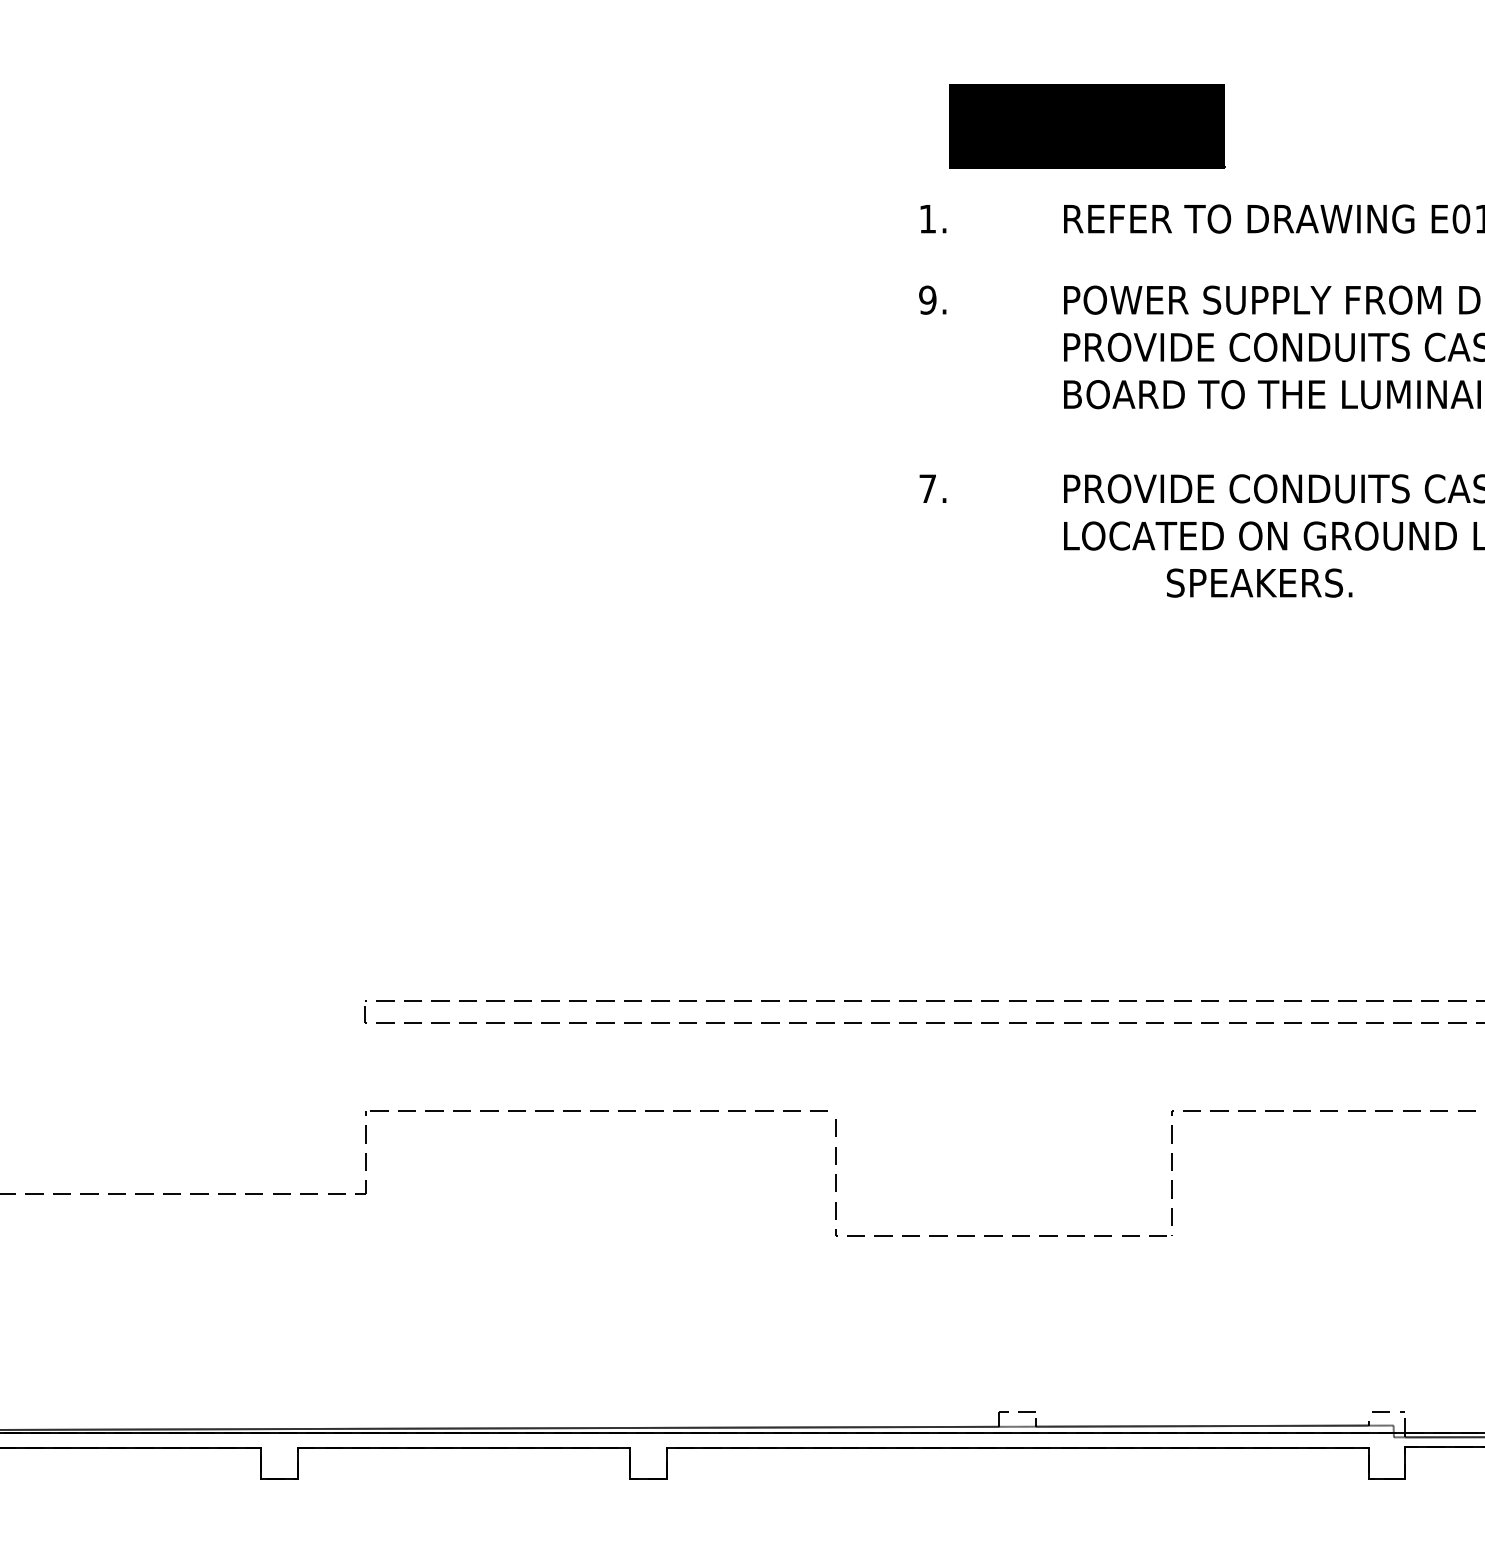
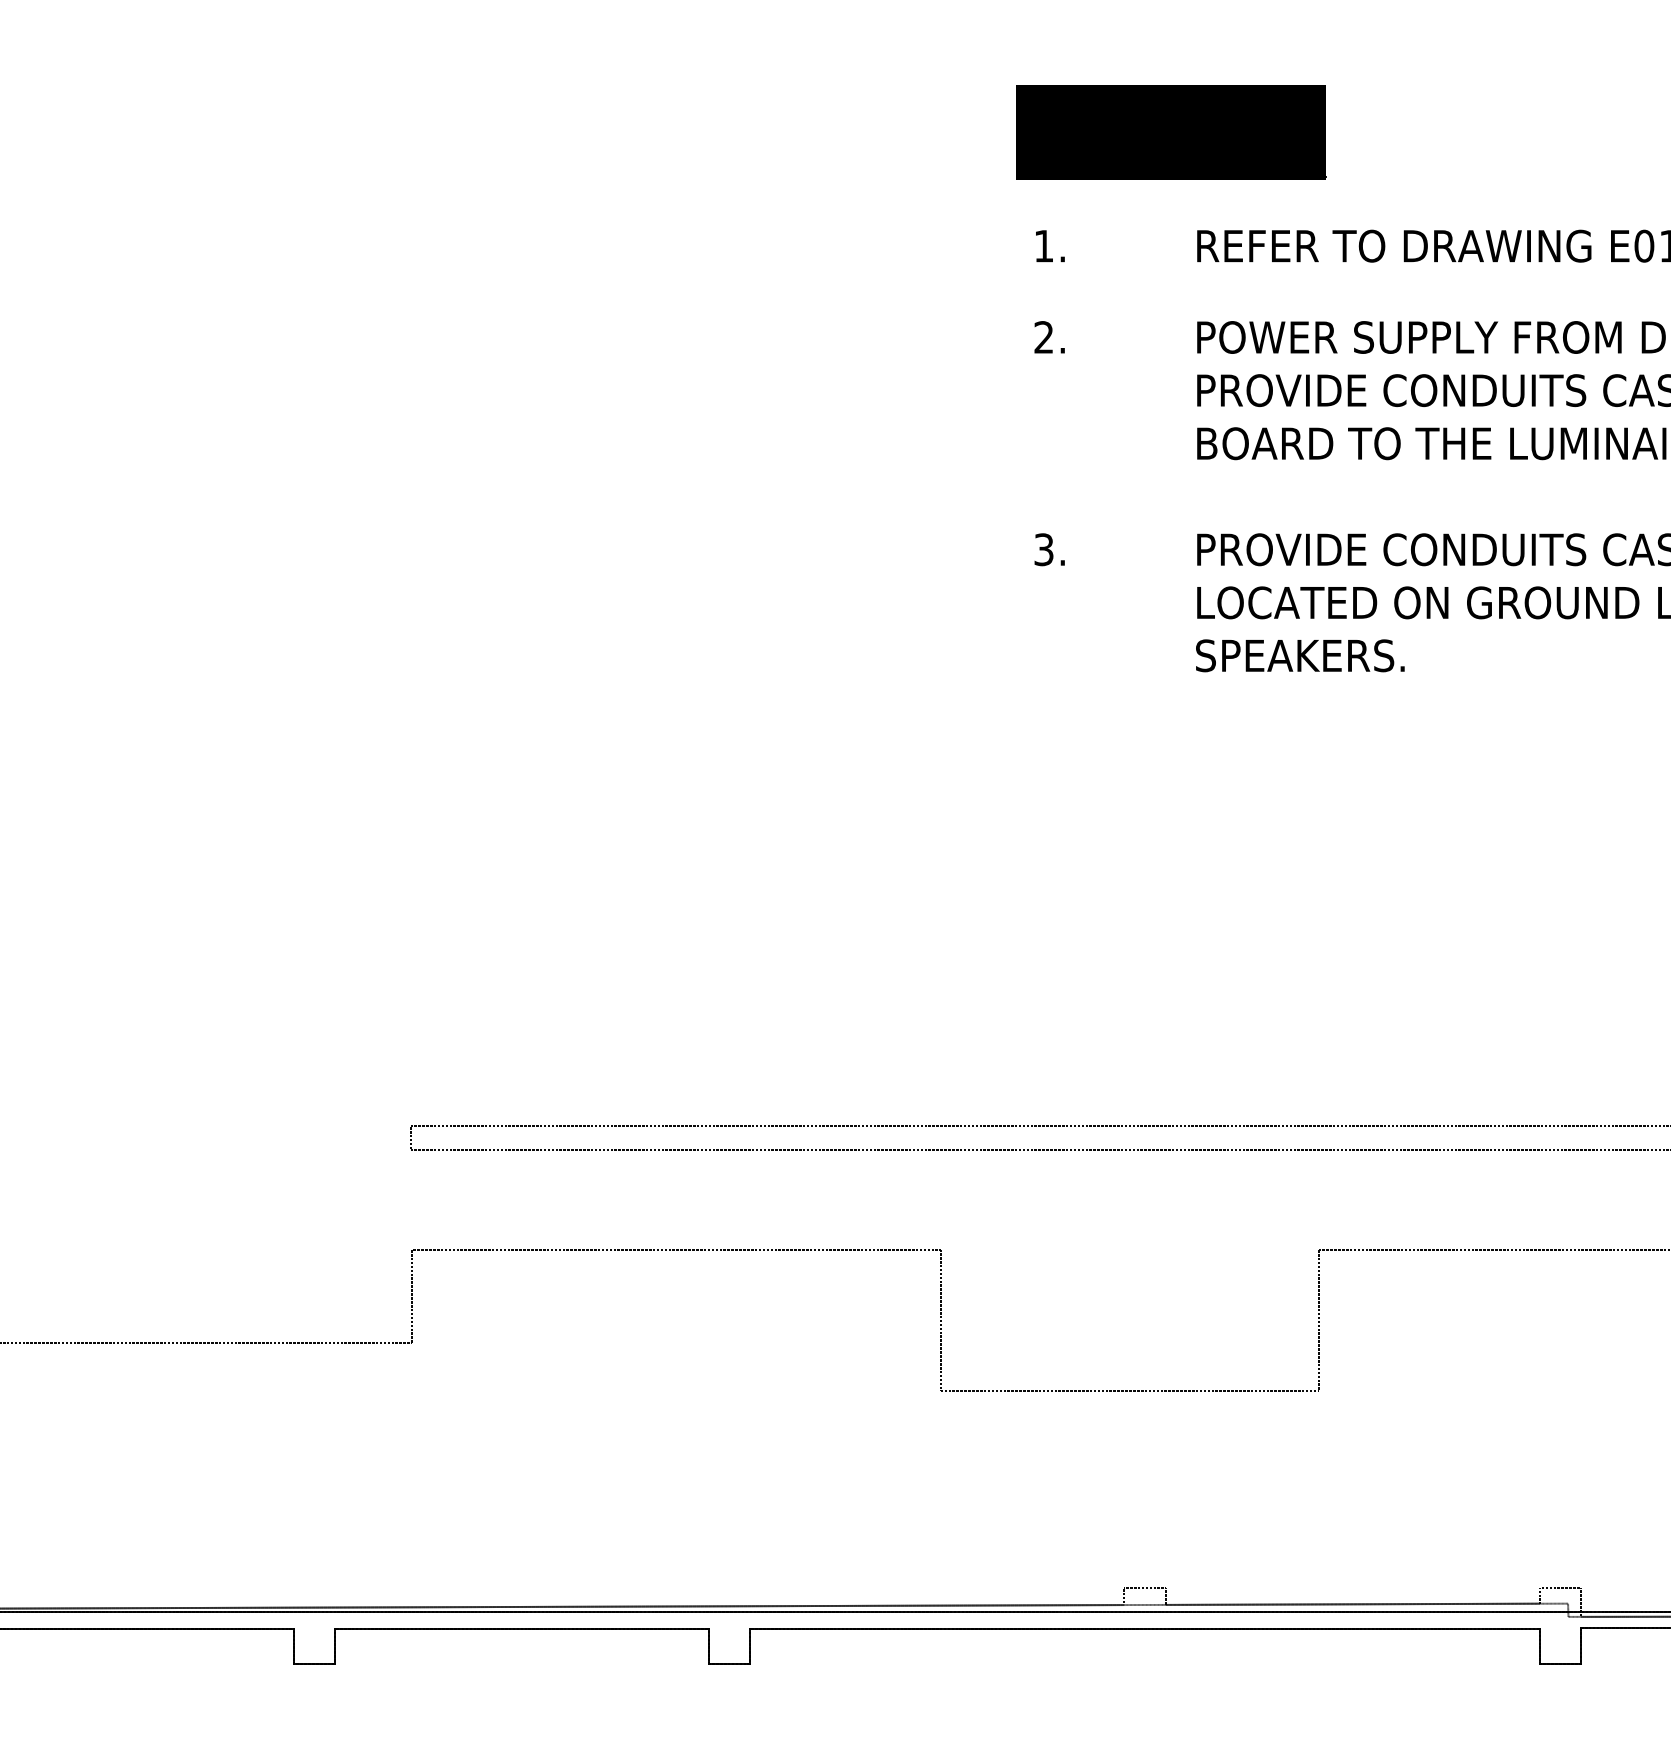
part: (1087, 126) -> (1171, 132), moved
text: (927, 300) -> (1043, 337), 9. -> 2.
text: (927, 488) -> (1043, 549), 7. -> 3.
text: (1259, 582) -> (1300, 655), moved

